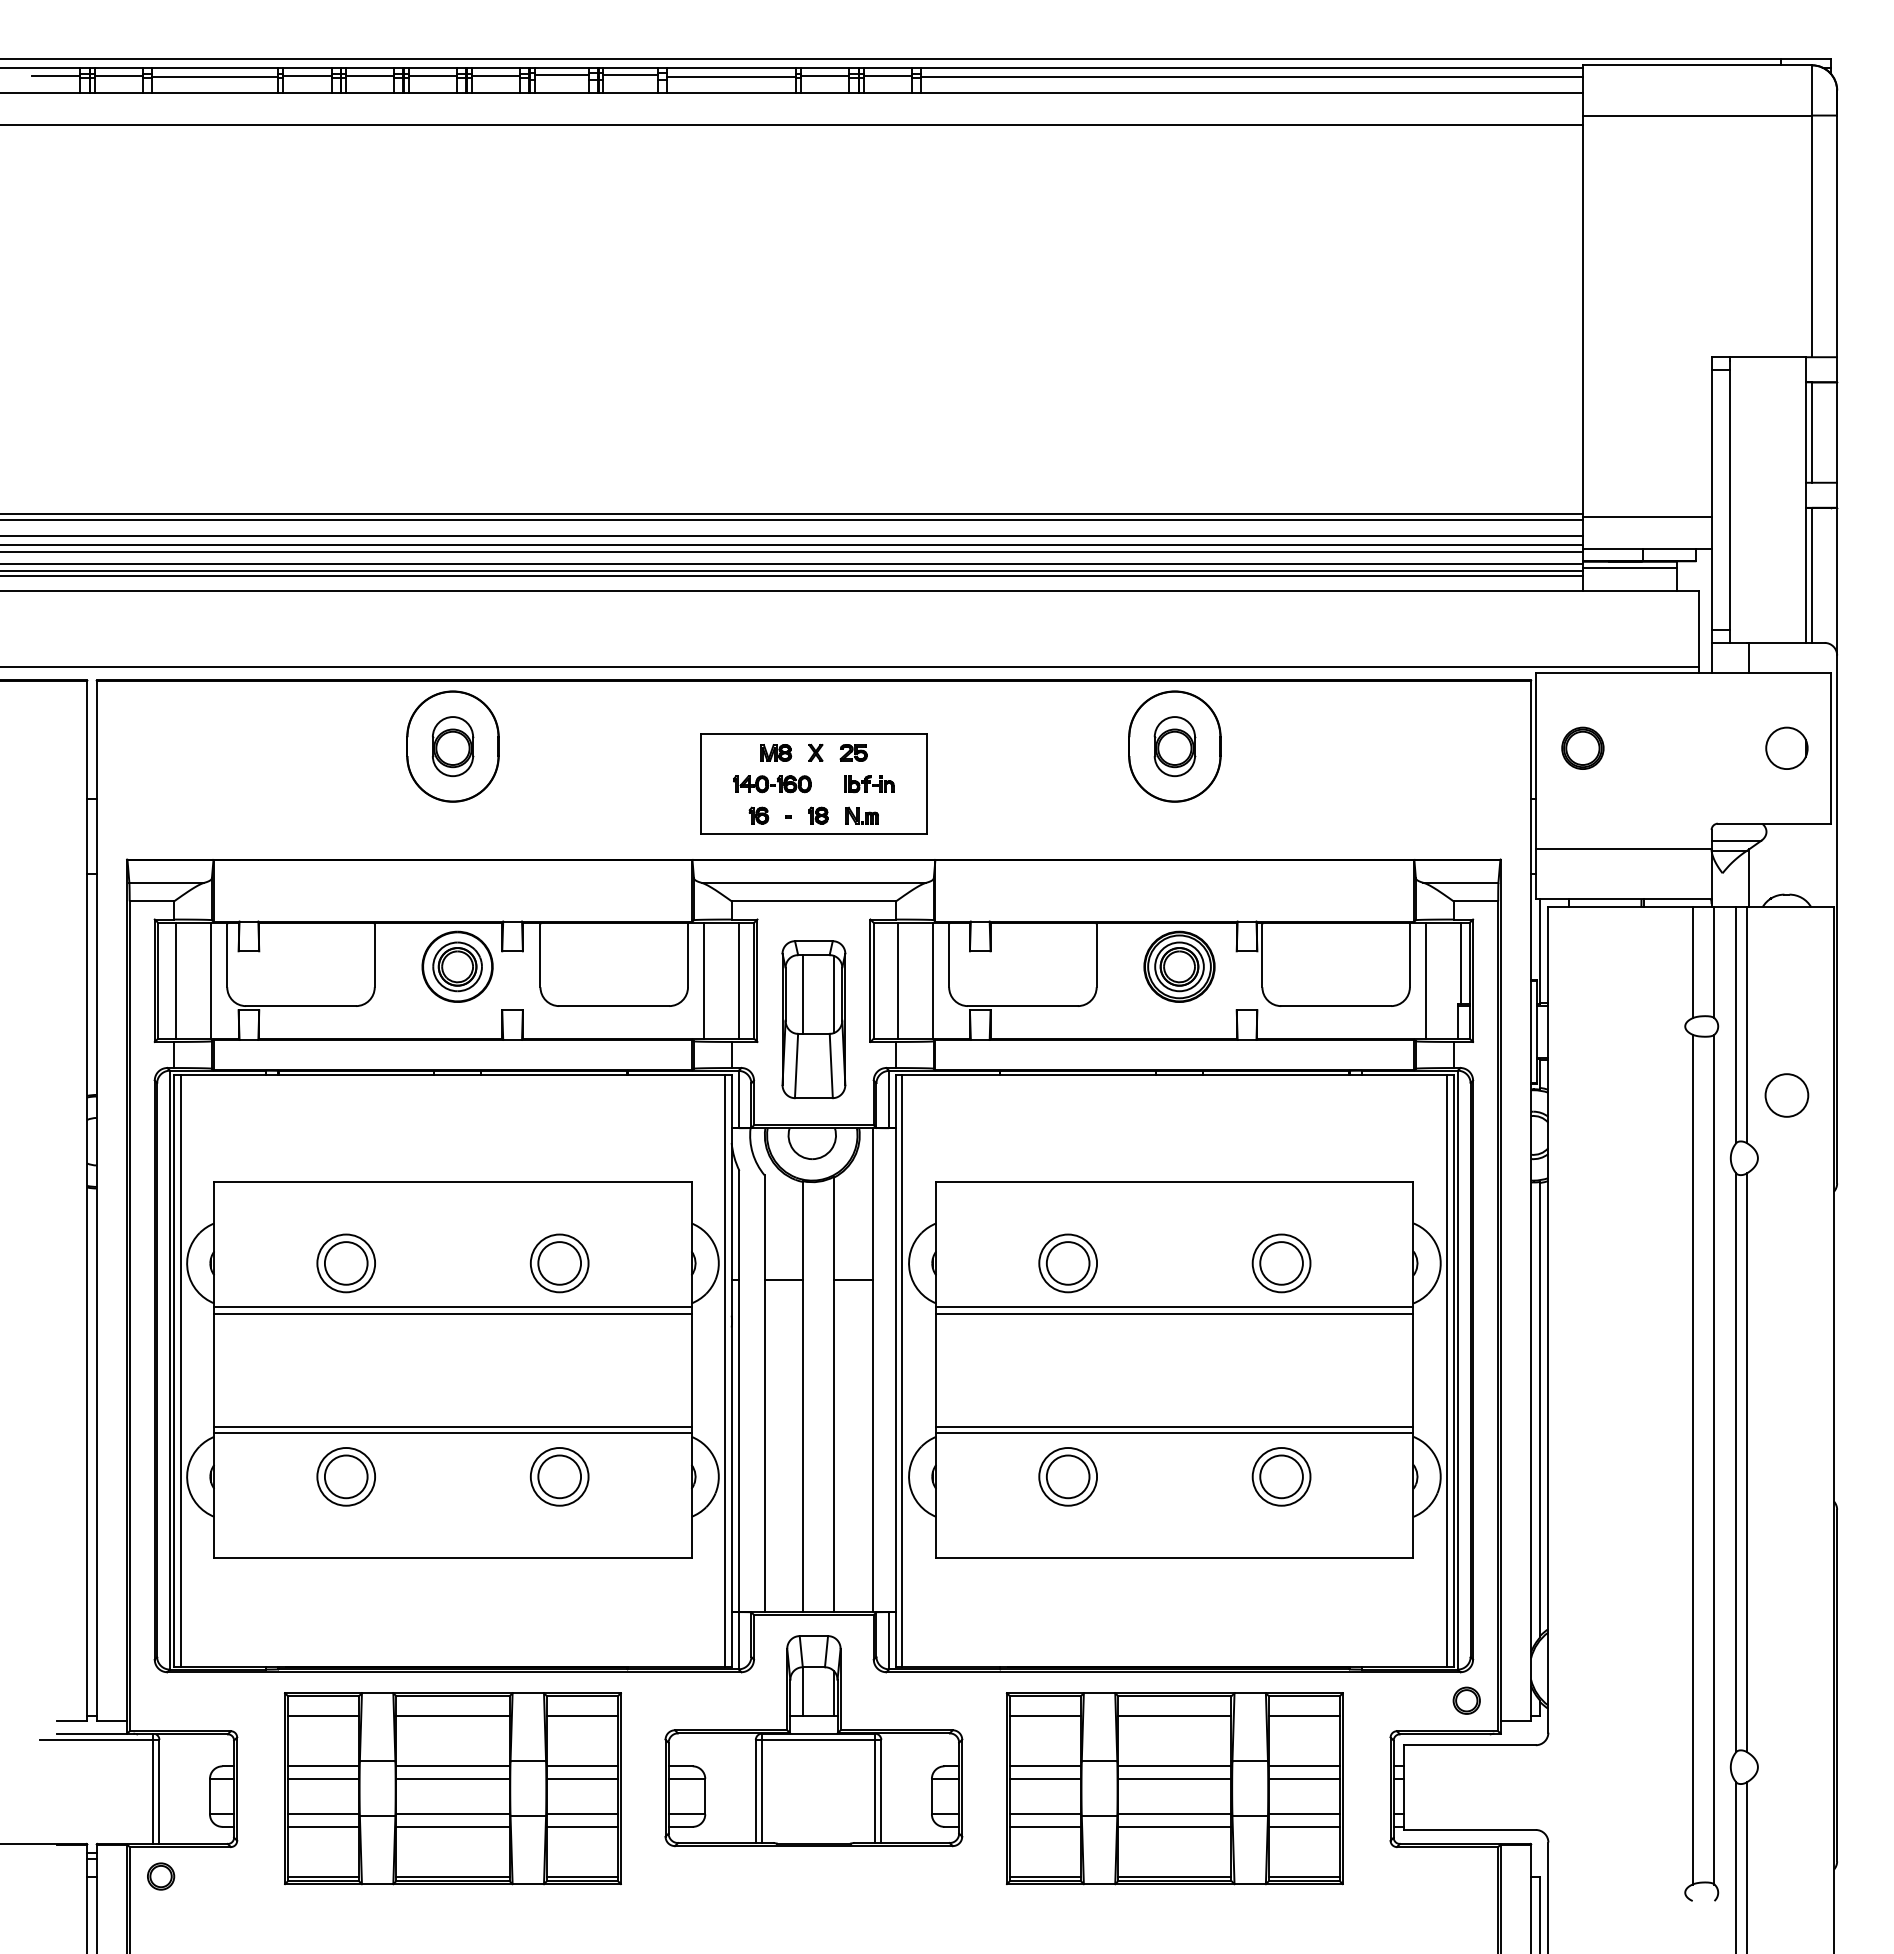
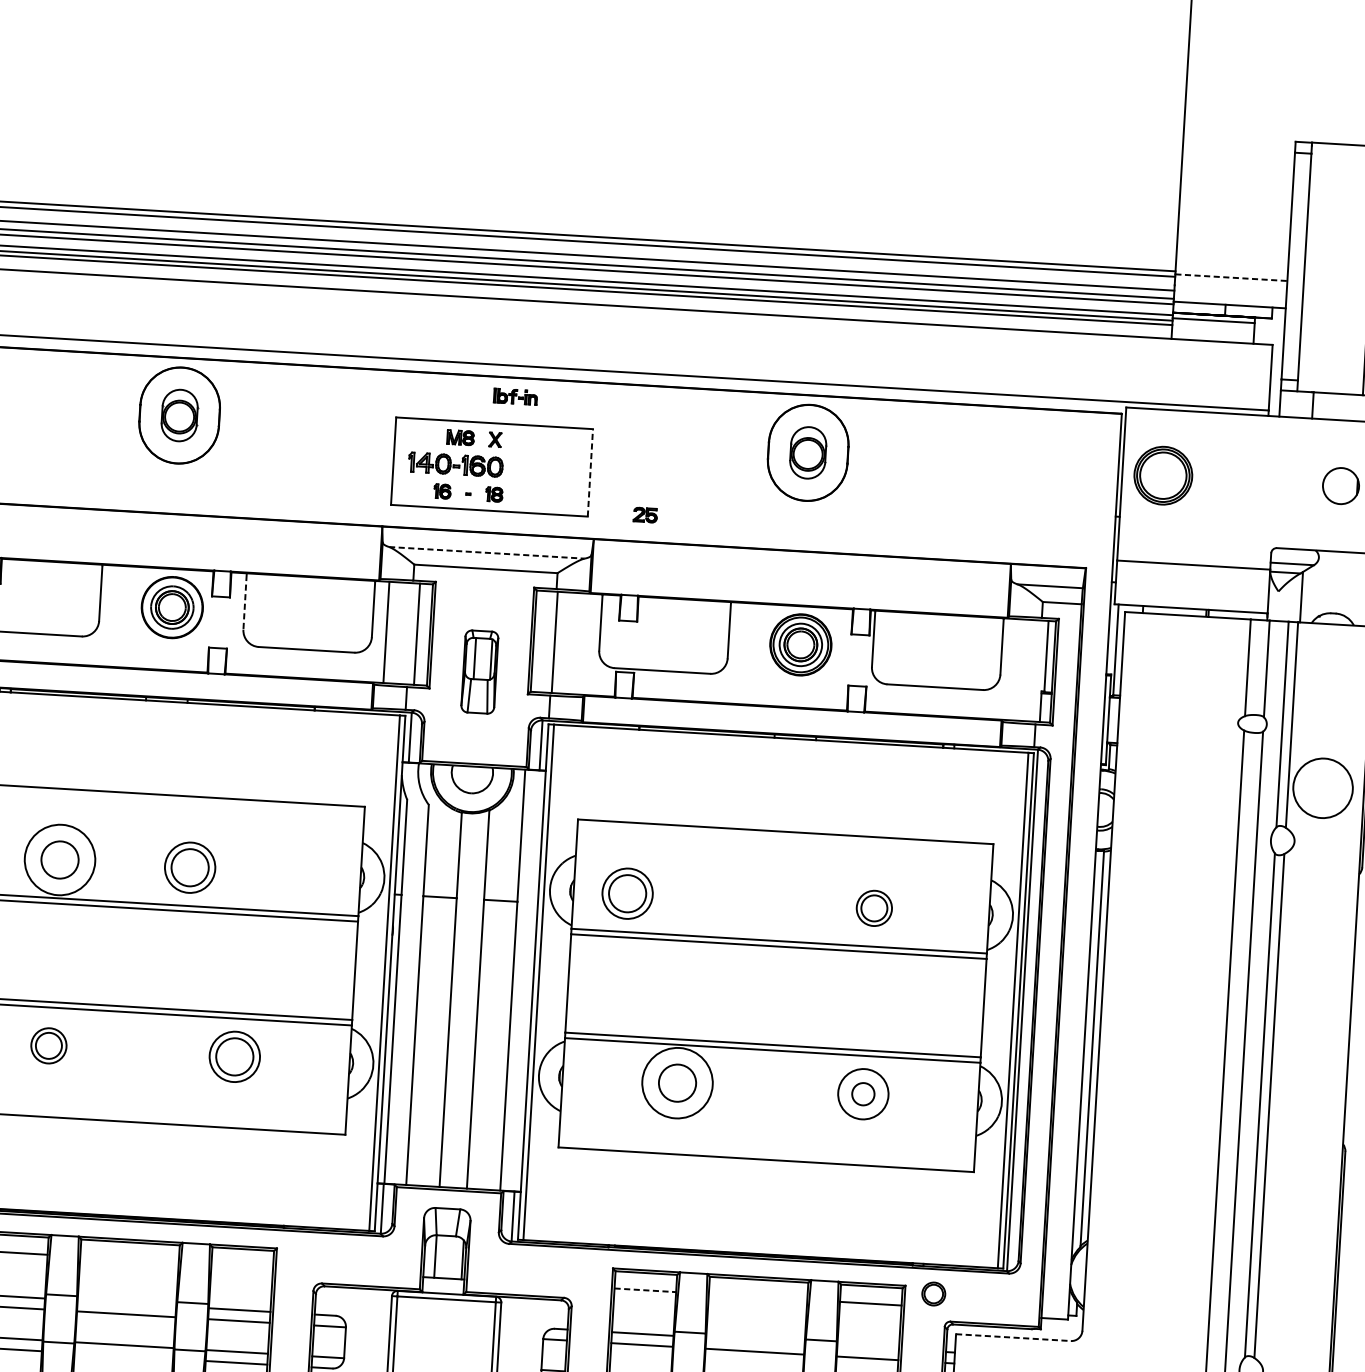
line: (1647, 517) -> (1231, 277), solid -> dashed
part: (1582, 747) -> (1163, 474), size x1.6
part: (853, 752) -> (645, 514), moved
line: (926, 783) -> (590, 472), solid -> dashed
part: (772, 784) -> (455, 465), size x1.4
part: (869, 784) -> (515, 396), moved
part: (861, 815) -> (531, 496), removed
line: (814, 882) -> (487, 552), solid -> dashed
line: (540, 956) -> (245, 602), solid -> dashed
line: (932, 980) -> (585, 644), removed
line: (1426, 980) -> (1015, 669), removed
part: (813, 1019) -> (479, 671), size x0.6
circle: (1786, 1095) -> (1322, 788), size x1.6
circle: (346, 1263) -> (60, 860), size x1.4
part: (559, 1263) -> (189, 867), moved
part: (1067, 1263) -> (627, 893), moved
part: (1281, 1263) -> (874, 908), size x0.7
part: (345, 1476) -> (48, 1045), size x0.7
circle: (1068, 1476) -> (677, 1082), size x1.4
circle: (1281, 1476) -> (863, 1093), size x0.6
part: (1466, 1700) -> (933, 1293), moved
line: (452, 1716) -> (129, 1259), removed
line: (582, 1716) -> (242, 1266), removed
line: (1045, 1716) -> (645, 1290), solid -> dashed
line: (1174, 1716) -> (757, 1297), removed
line: (1469, 1745) -> (1013, 1337), solid -> dashed
line: (452, 1766) -> (126, 1303), removed
line: (1174, 1766) -> (755, 1340), removed
line: (1303, 1766) -> (867, 1347), removed
line: (452, 1826) -> (123, 1355), removed

